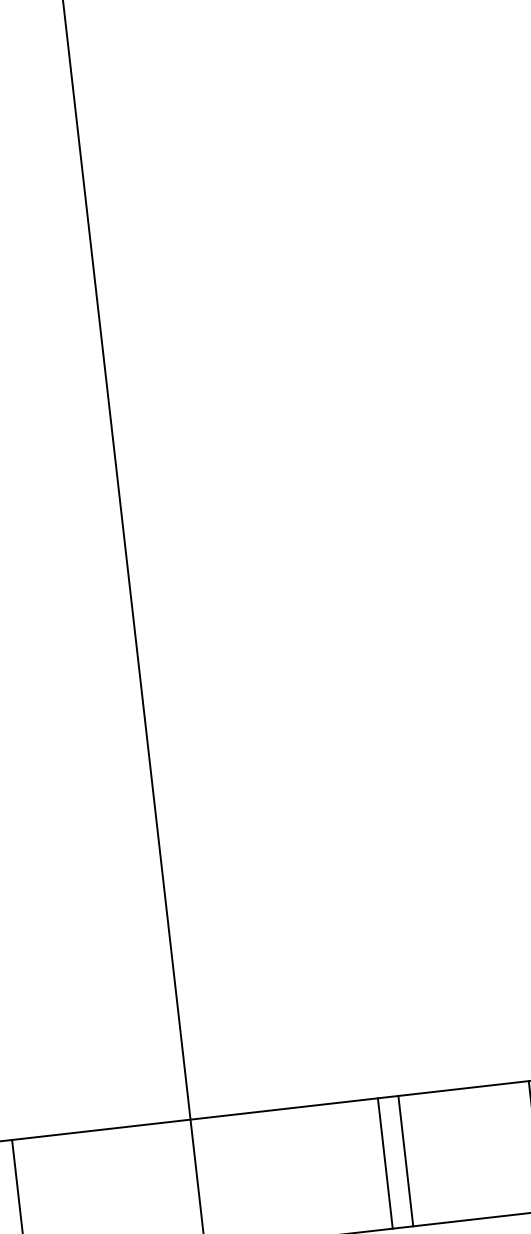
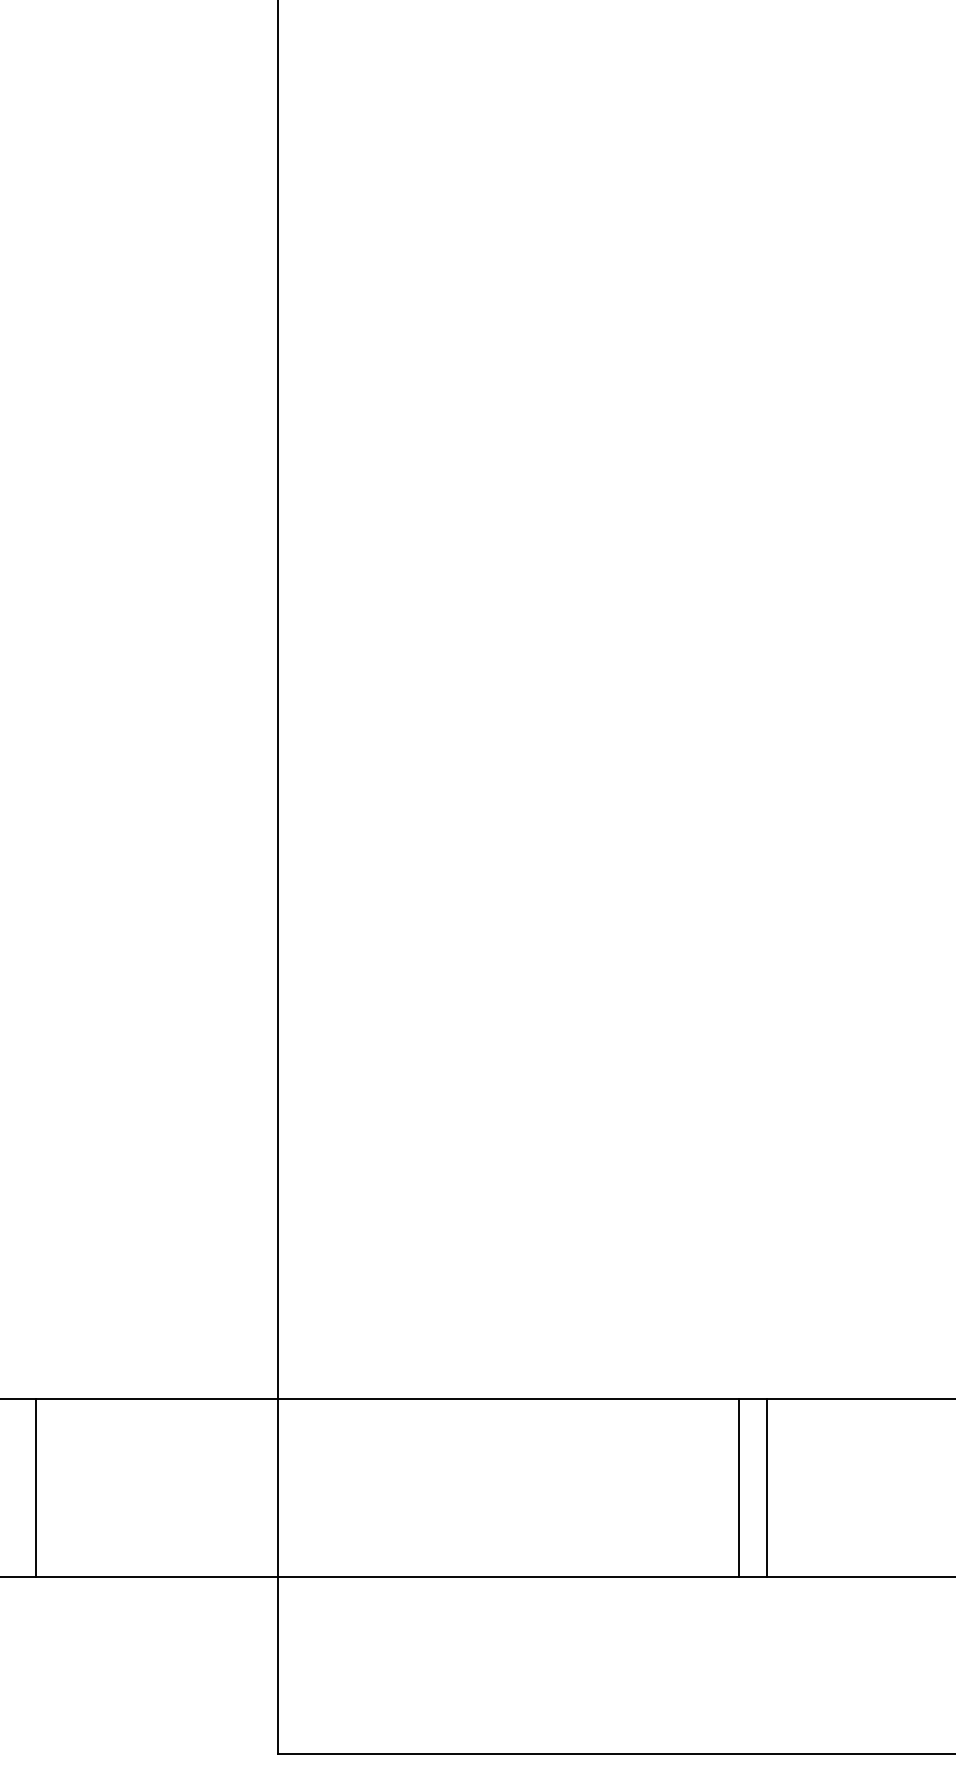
line: (405, 1160) -> (561, 1487), removed
line: (385, 1163) -> (533, 1487), removed

